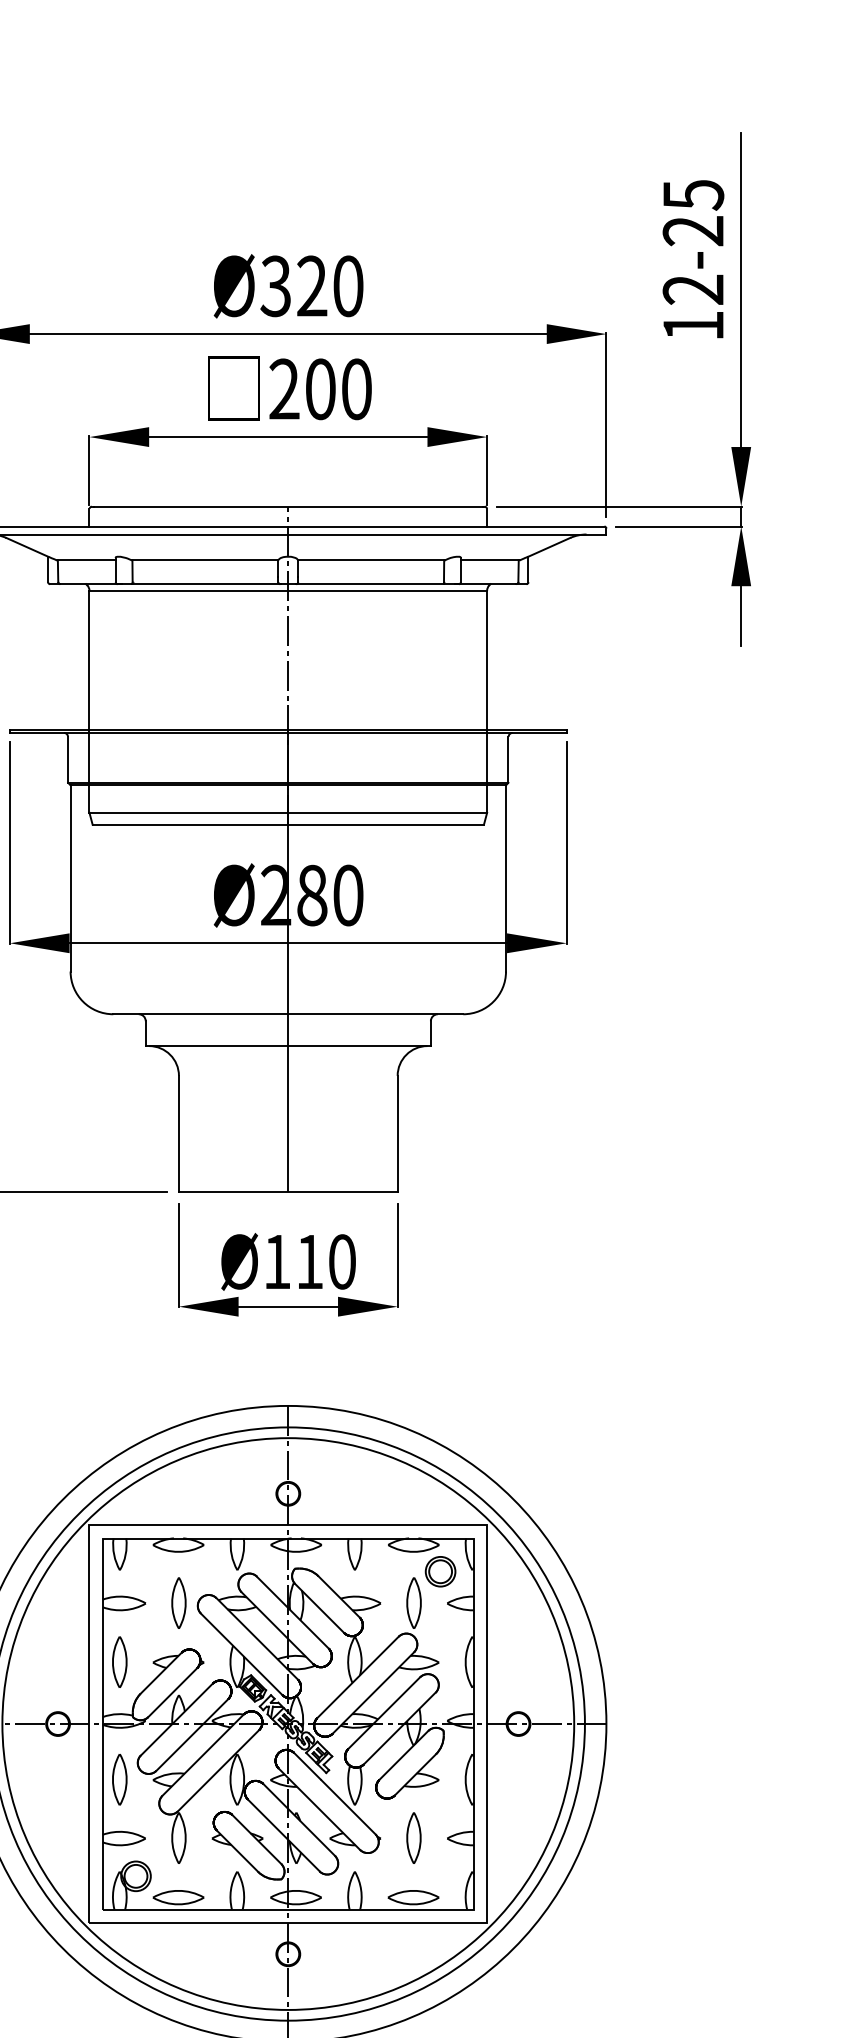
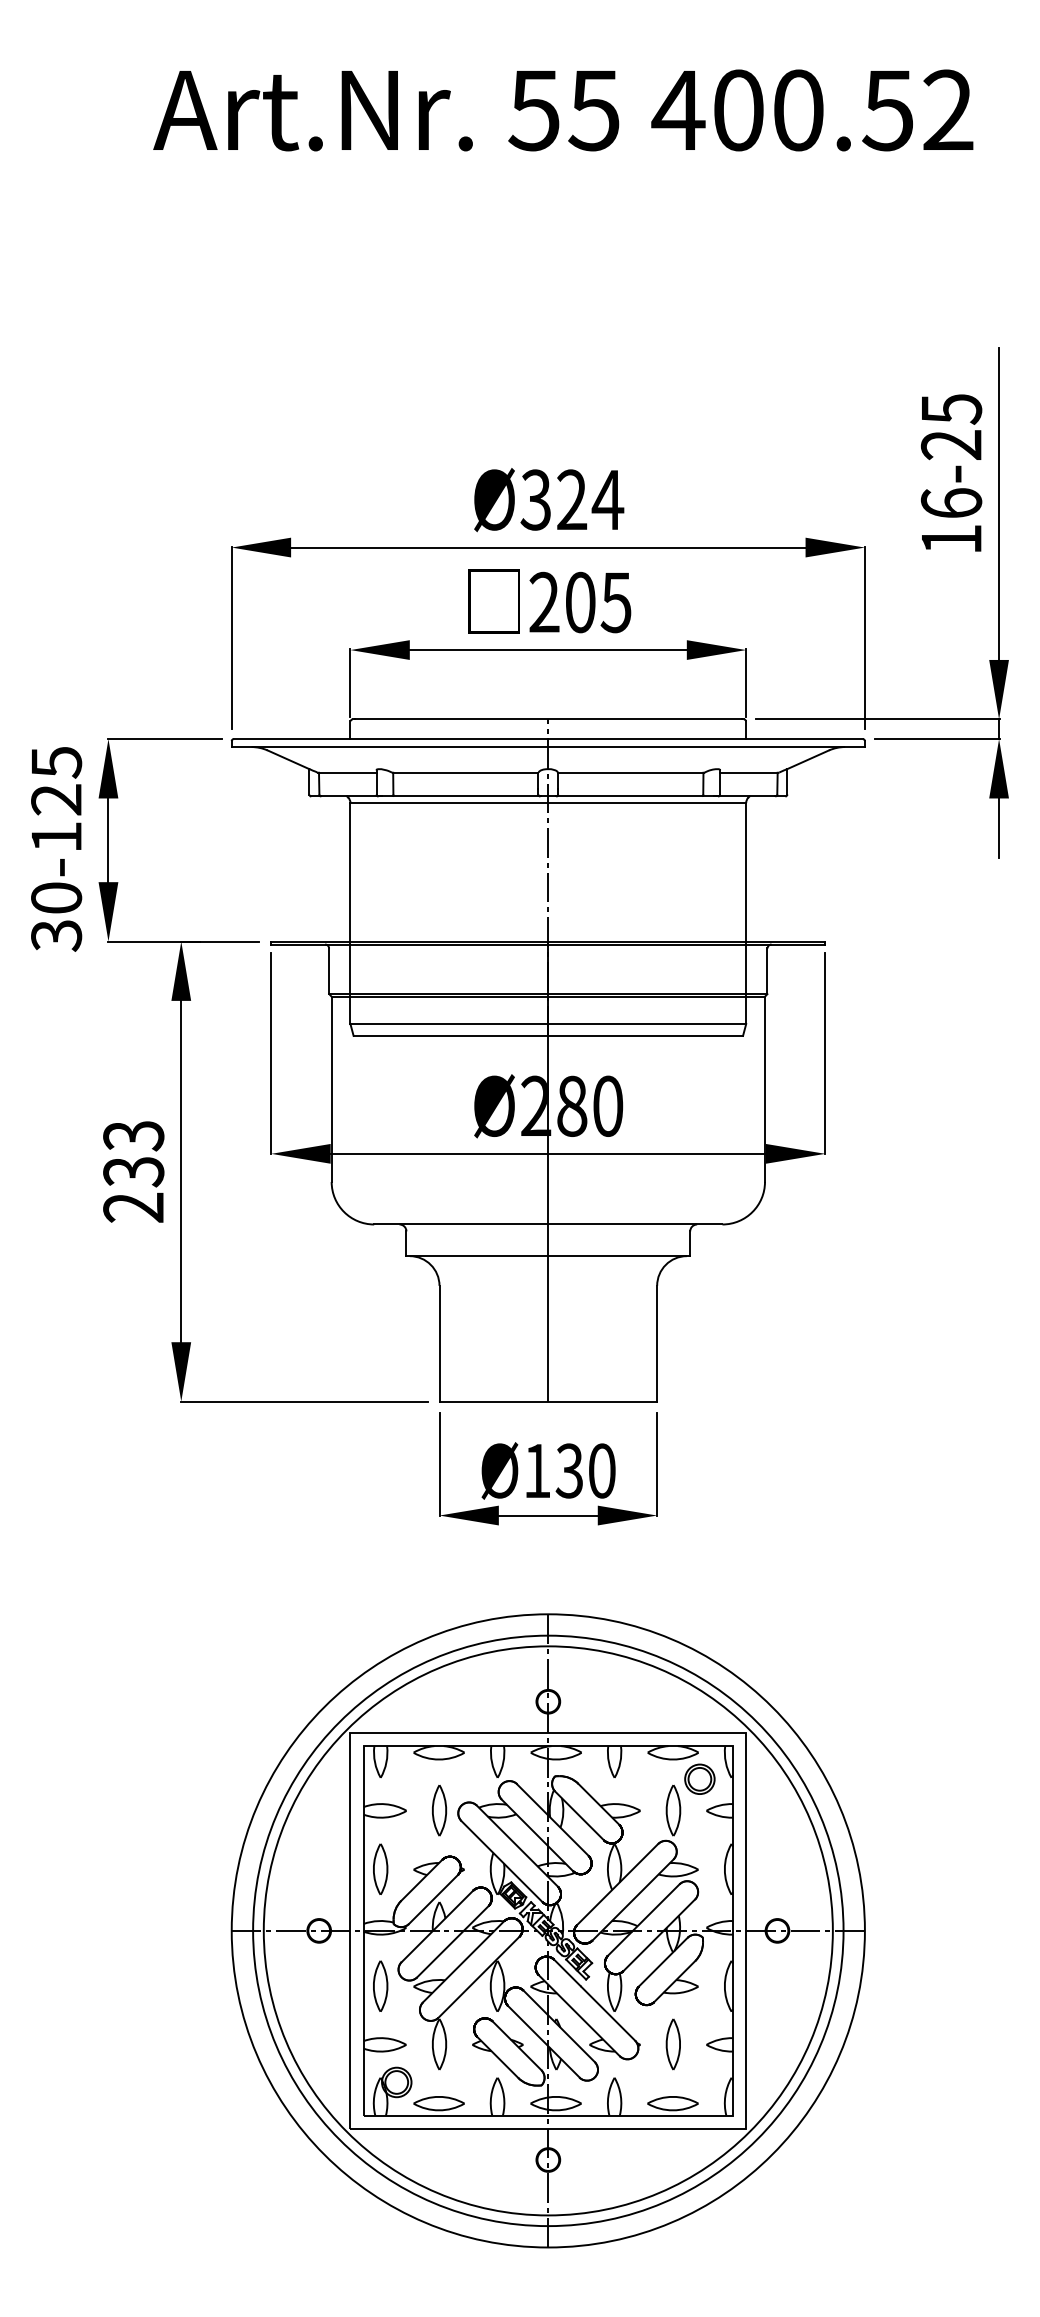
text: (347, 285) -> (607, 499), Ø320 -> Ø324
text: (693, 289) -> (951, 503), 12-25 -> 16-25
text: (355, 389) -> (615, 602), 200 -> 205
text: (308, 1261) -> (568, 1470), Ø110 -> Ø130

